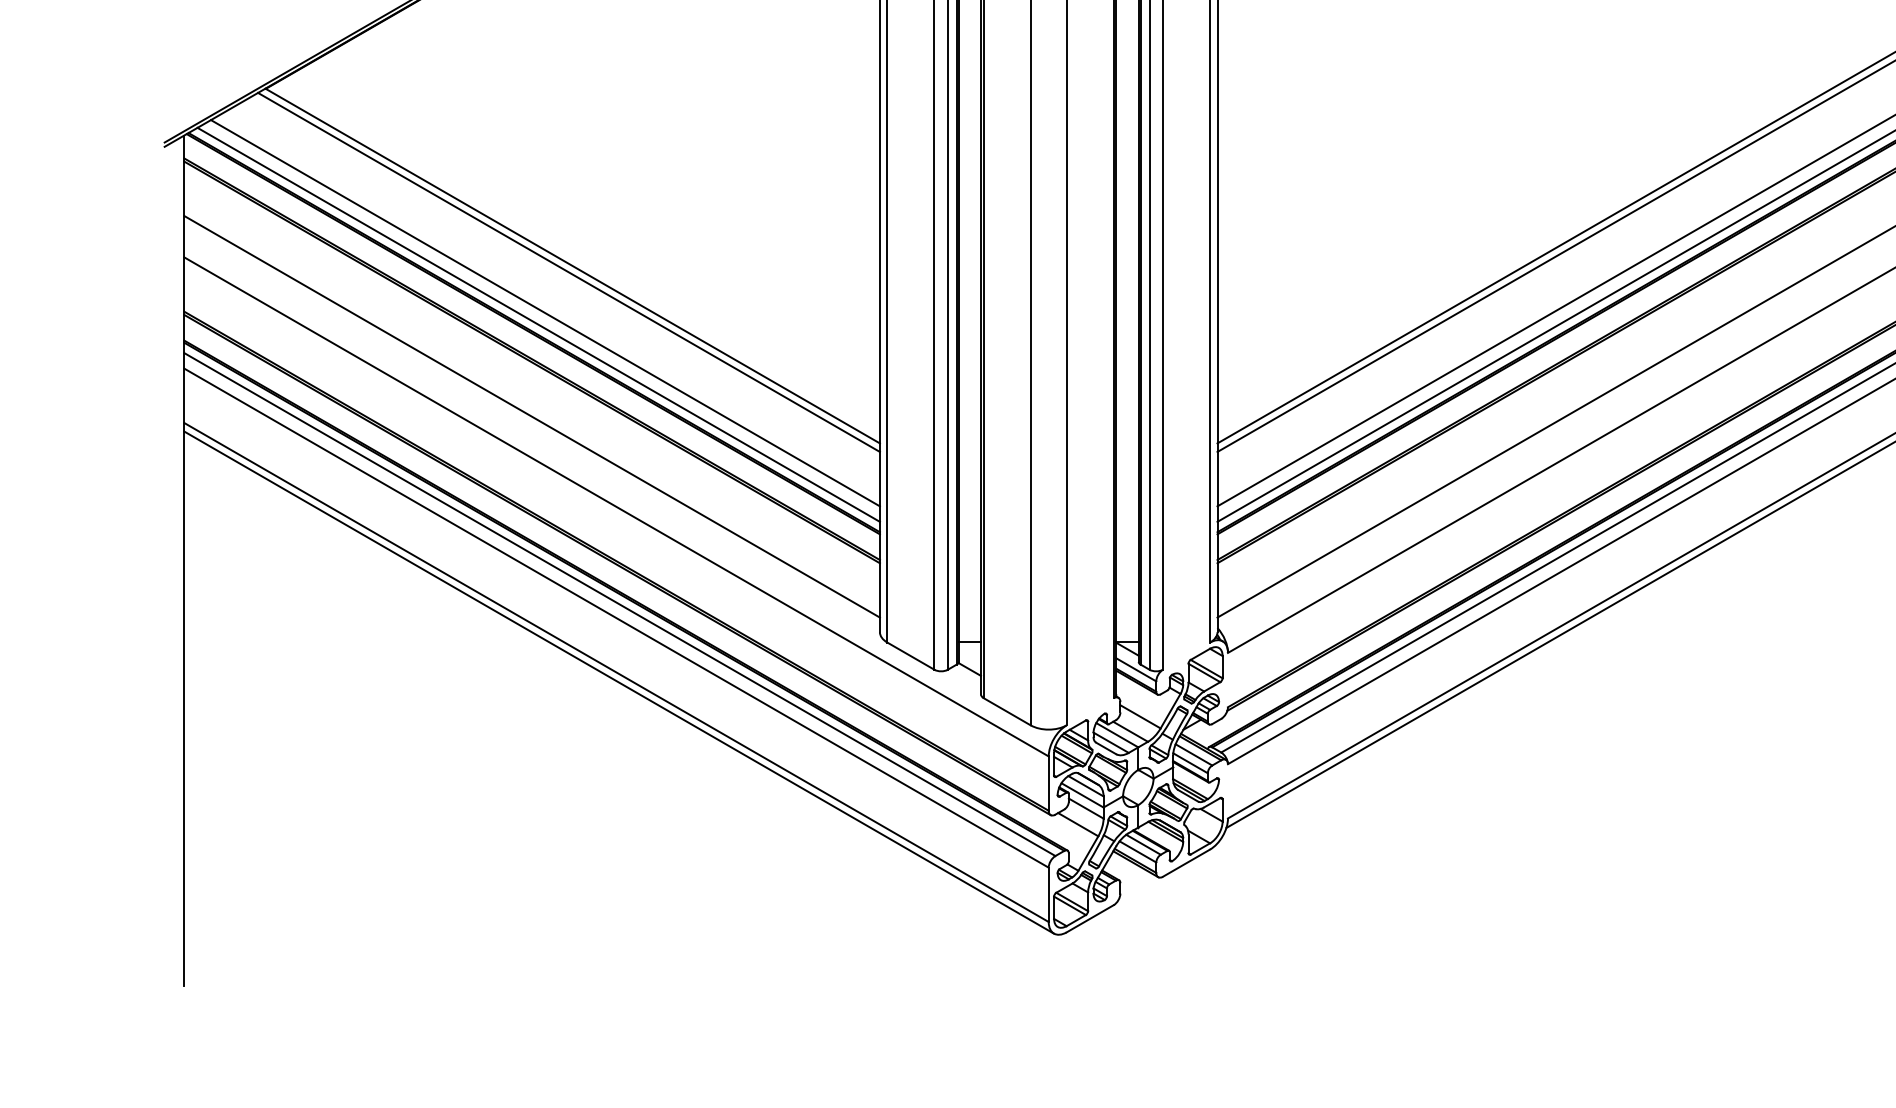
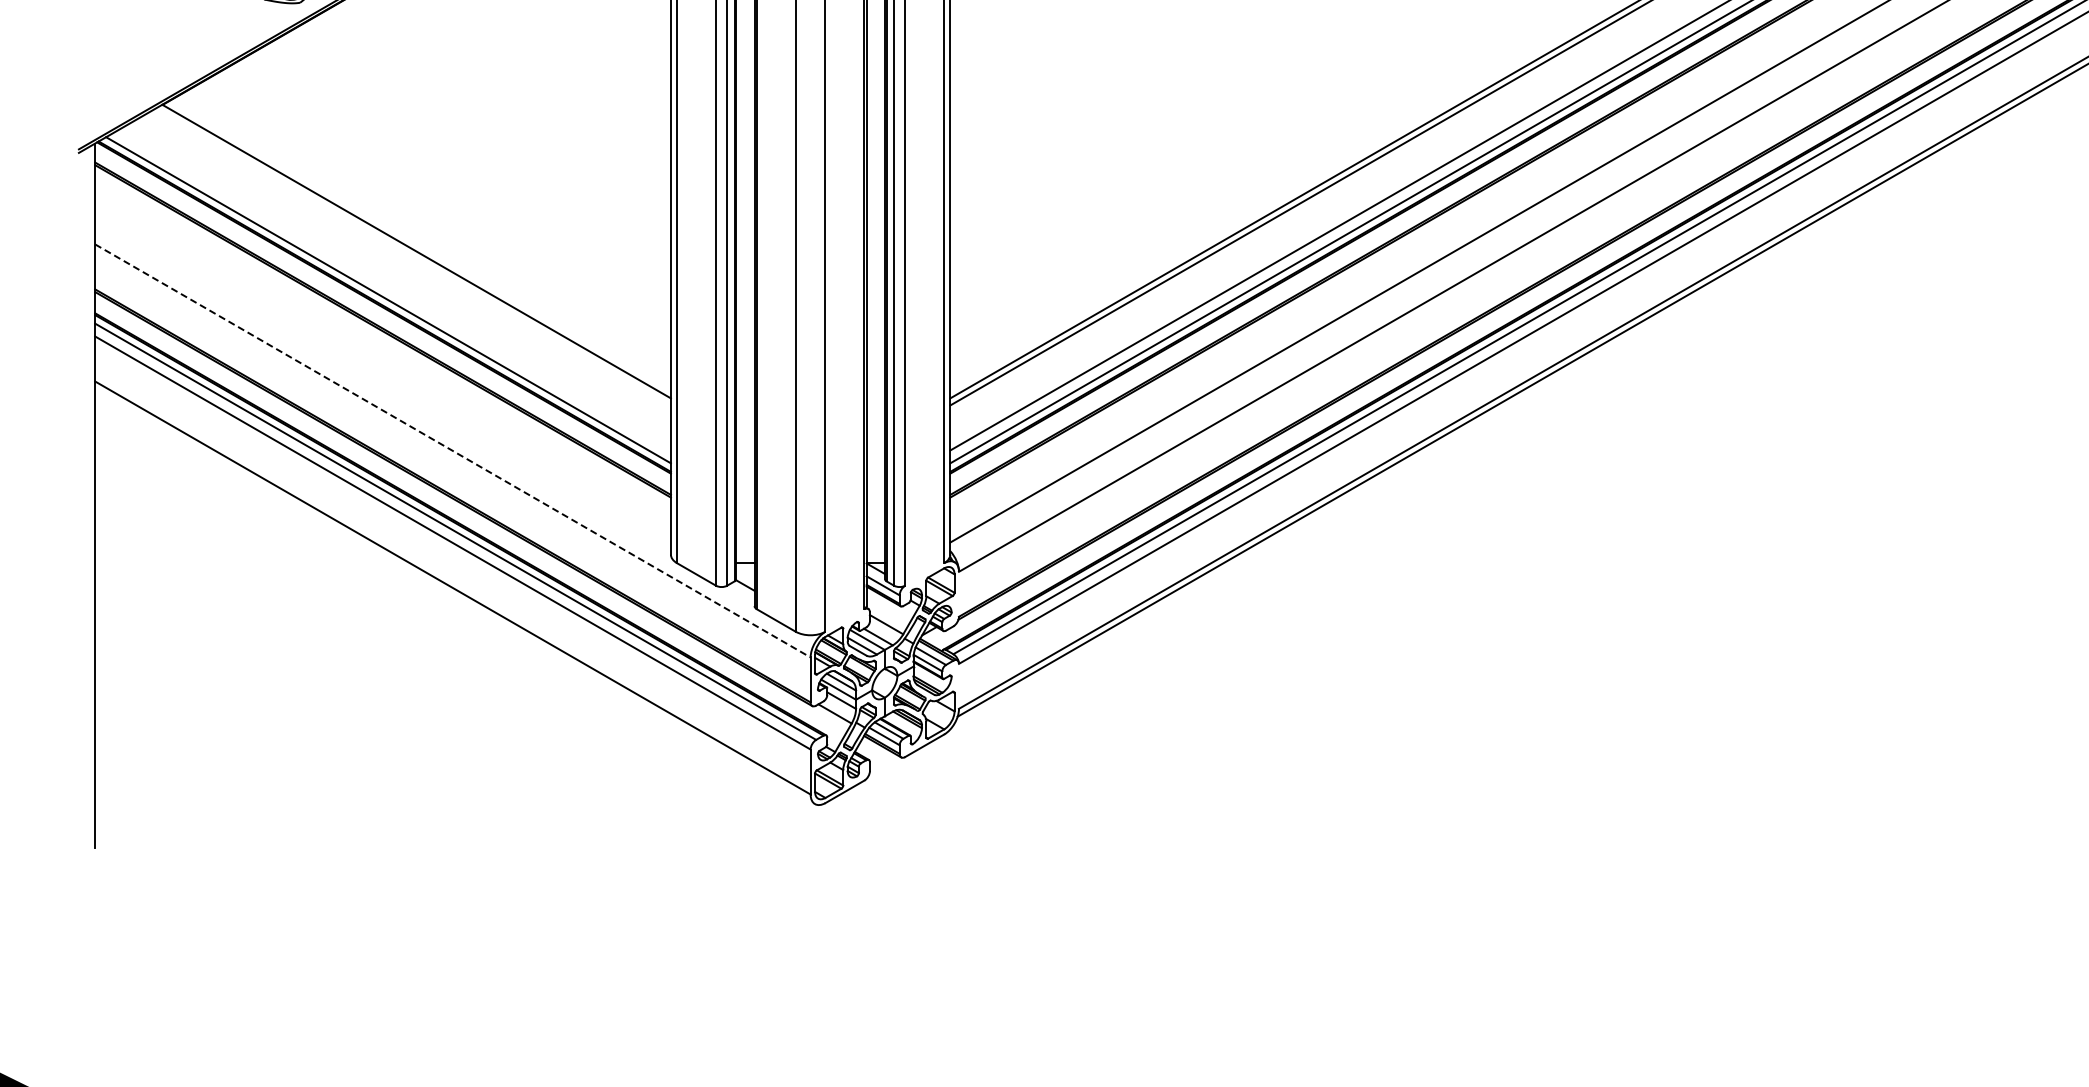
line: (568, 271) -> (413, 256), removed
line: (544, 313) -> (393, 290), removed
line: (531, 416) -> (382, 376), removed
line: (617, 507) -> (453, 451), solid -> dashed
line: (618, 682) -> (454, 596), removed

